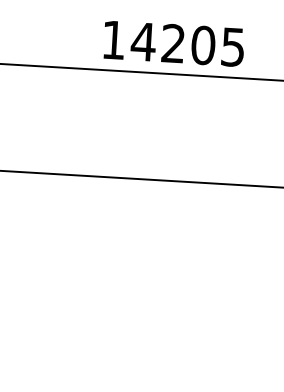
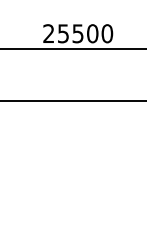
text: (174, 43) -> (78, 33), 14205 -> 25500

